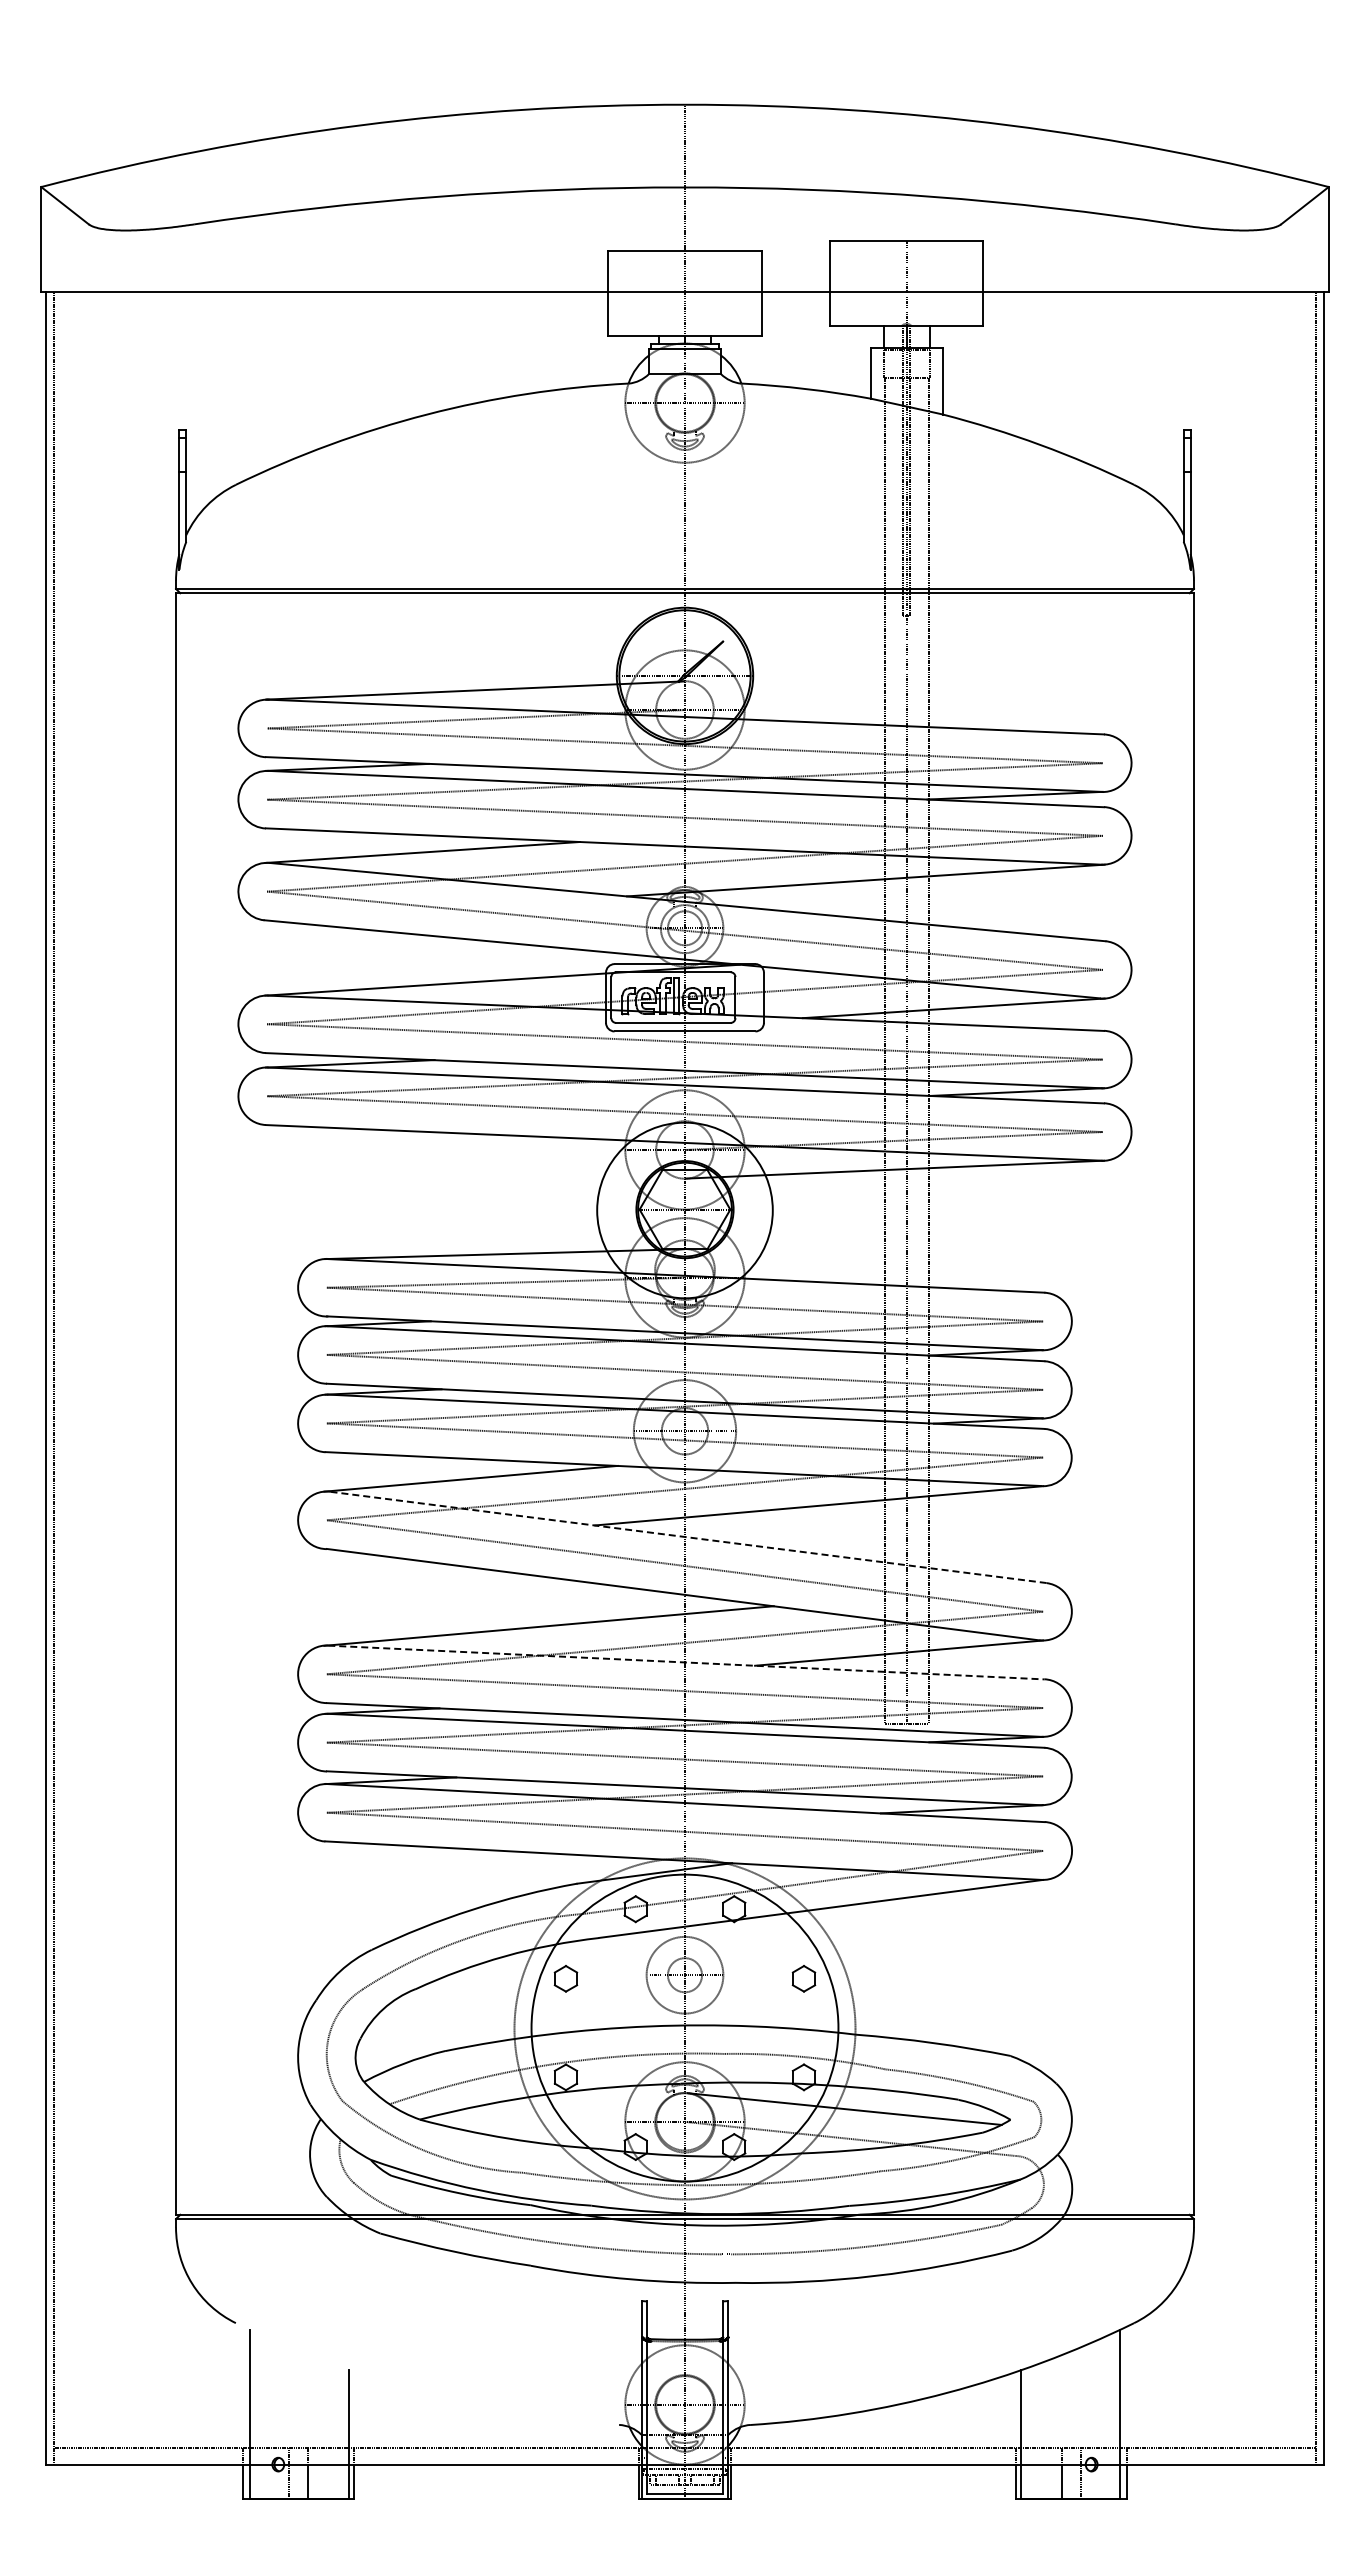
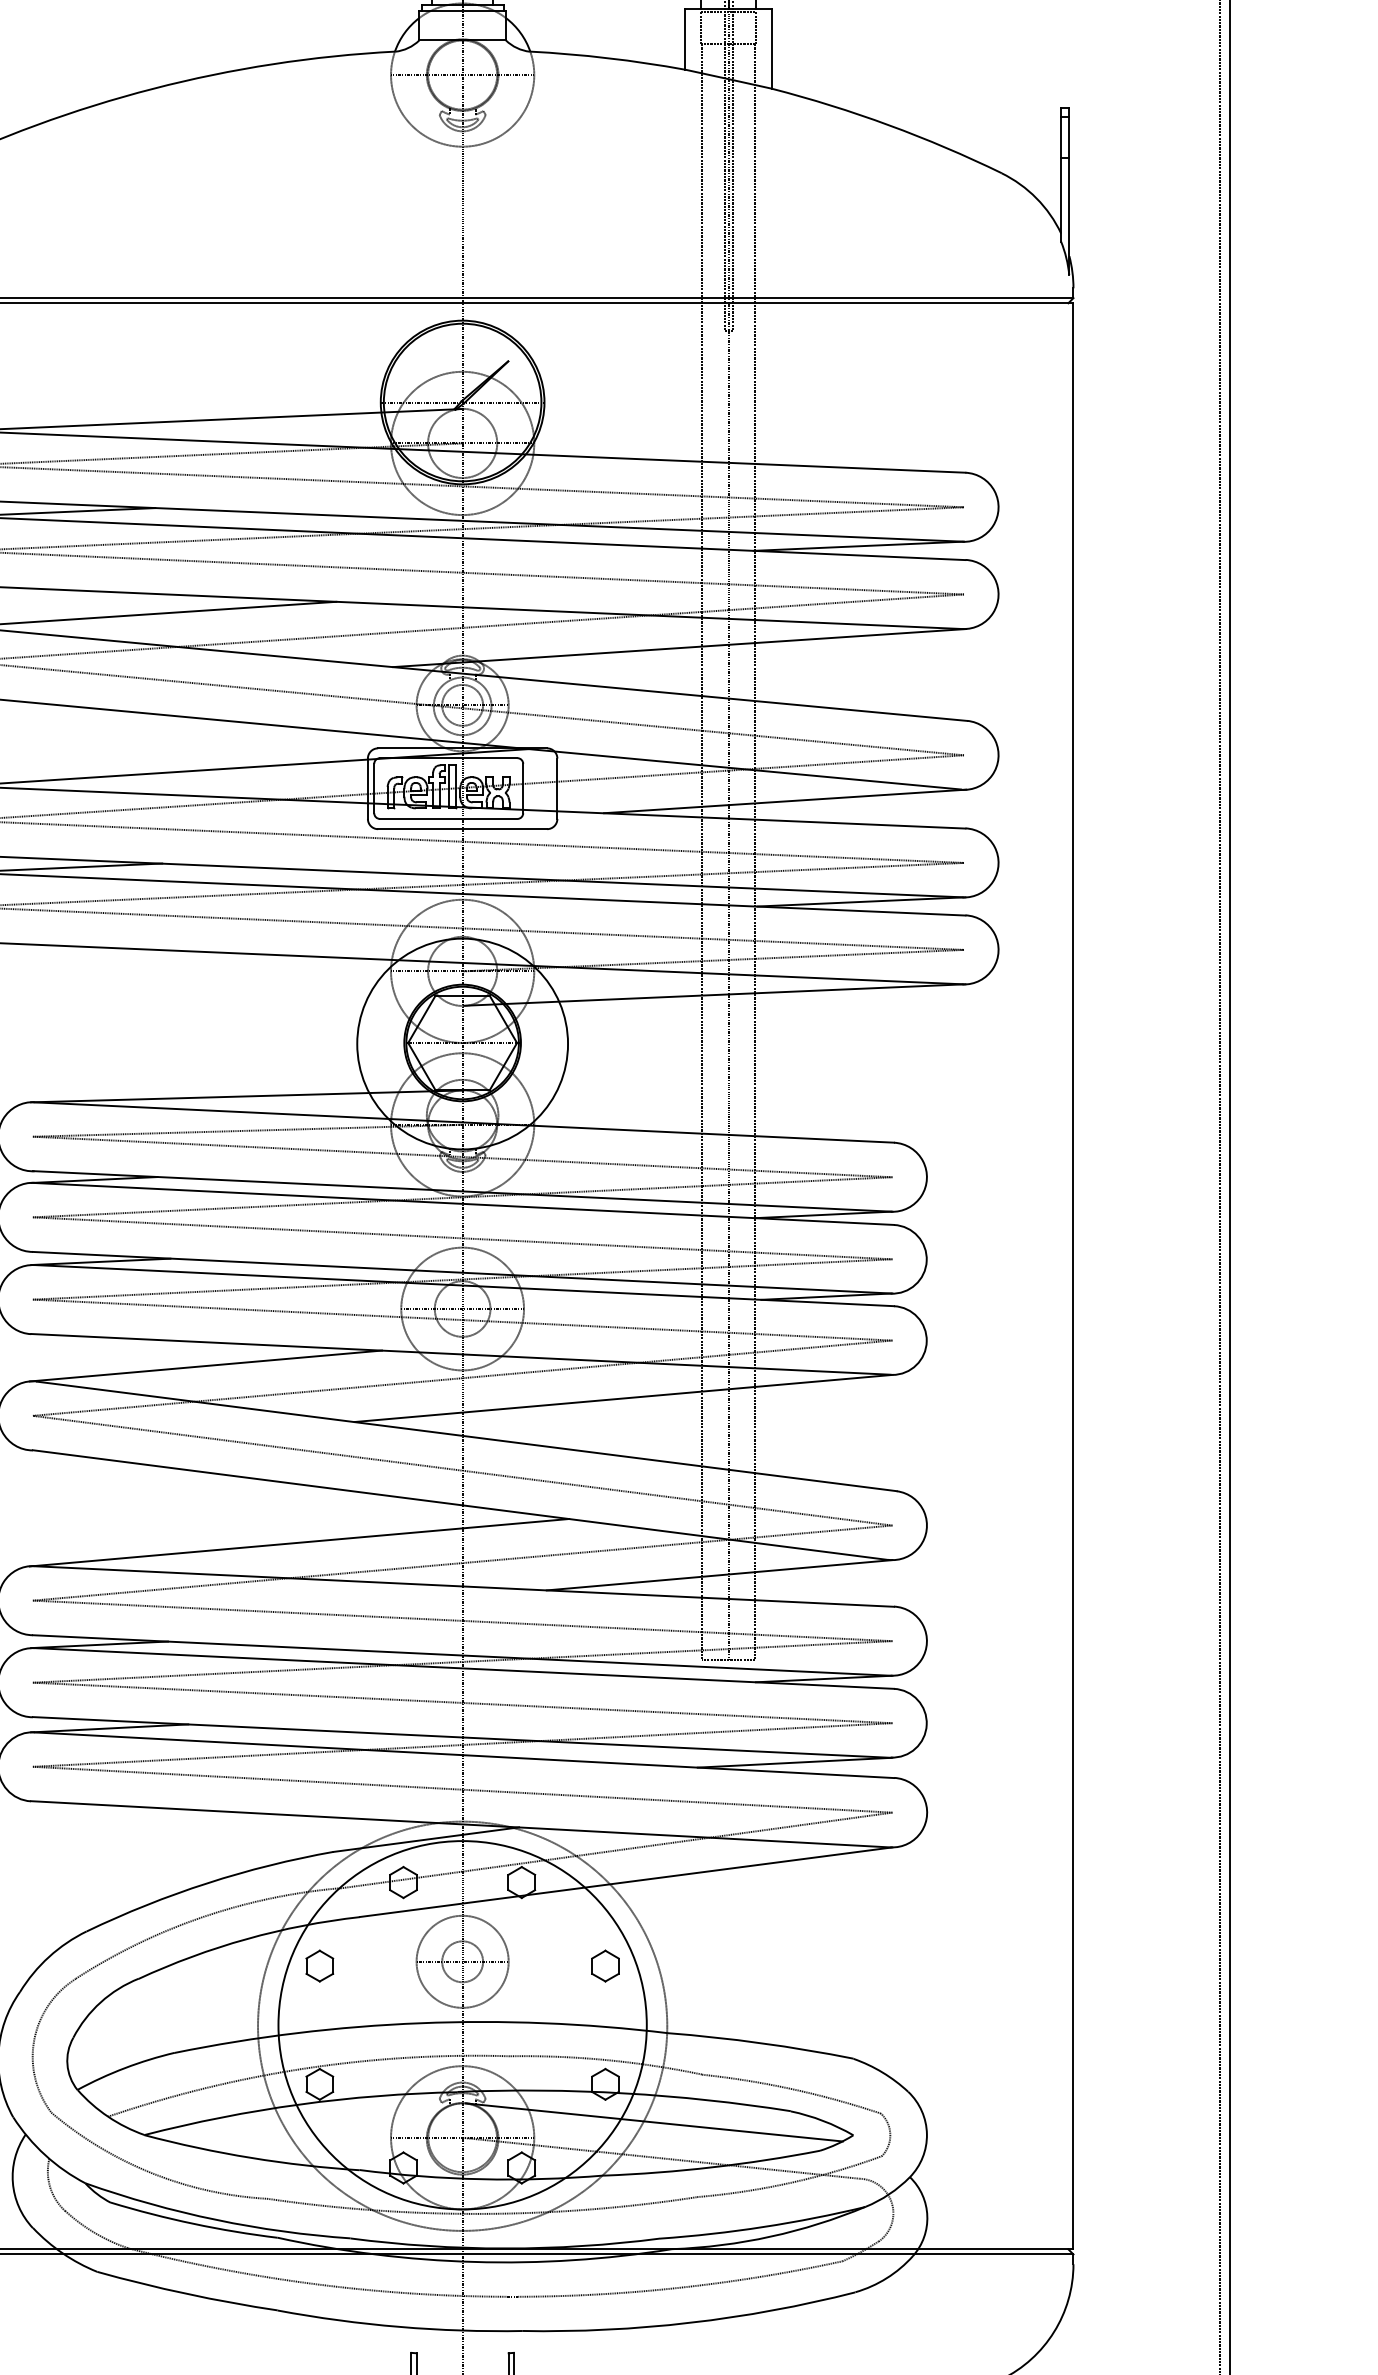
line: (688, 1537) -> (466, 1436), dashed -> solid
line: (686, 1662) -> (464, 1586), dashed -> solid

